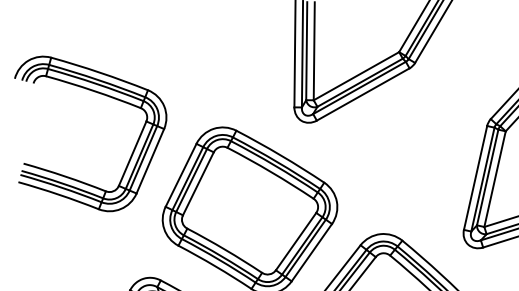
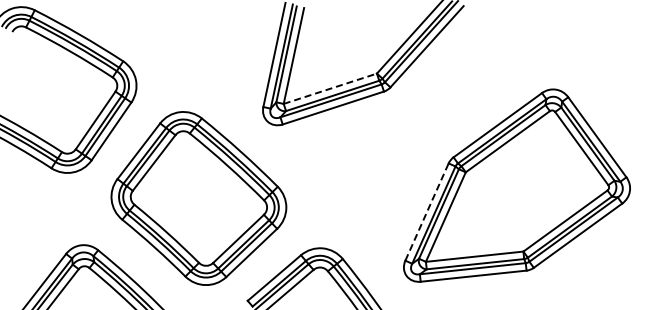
line: (356, 75) -> (330, 88), solid -> dashed
line: (475, 177) -> (427, 211), solid -> dashed

